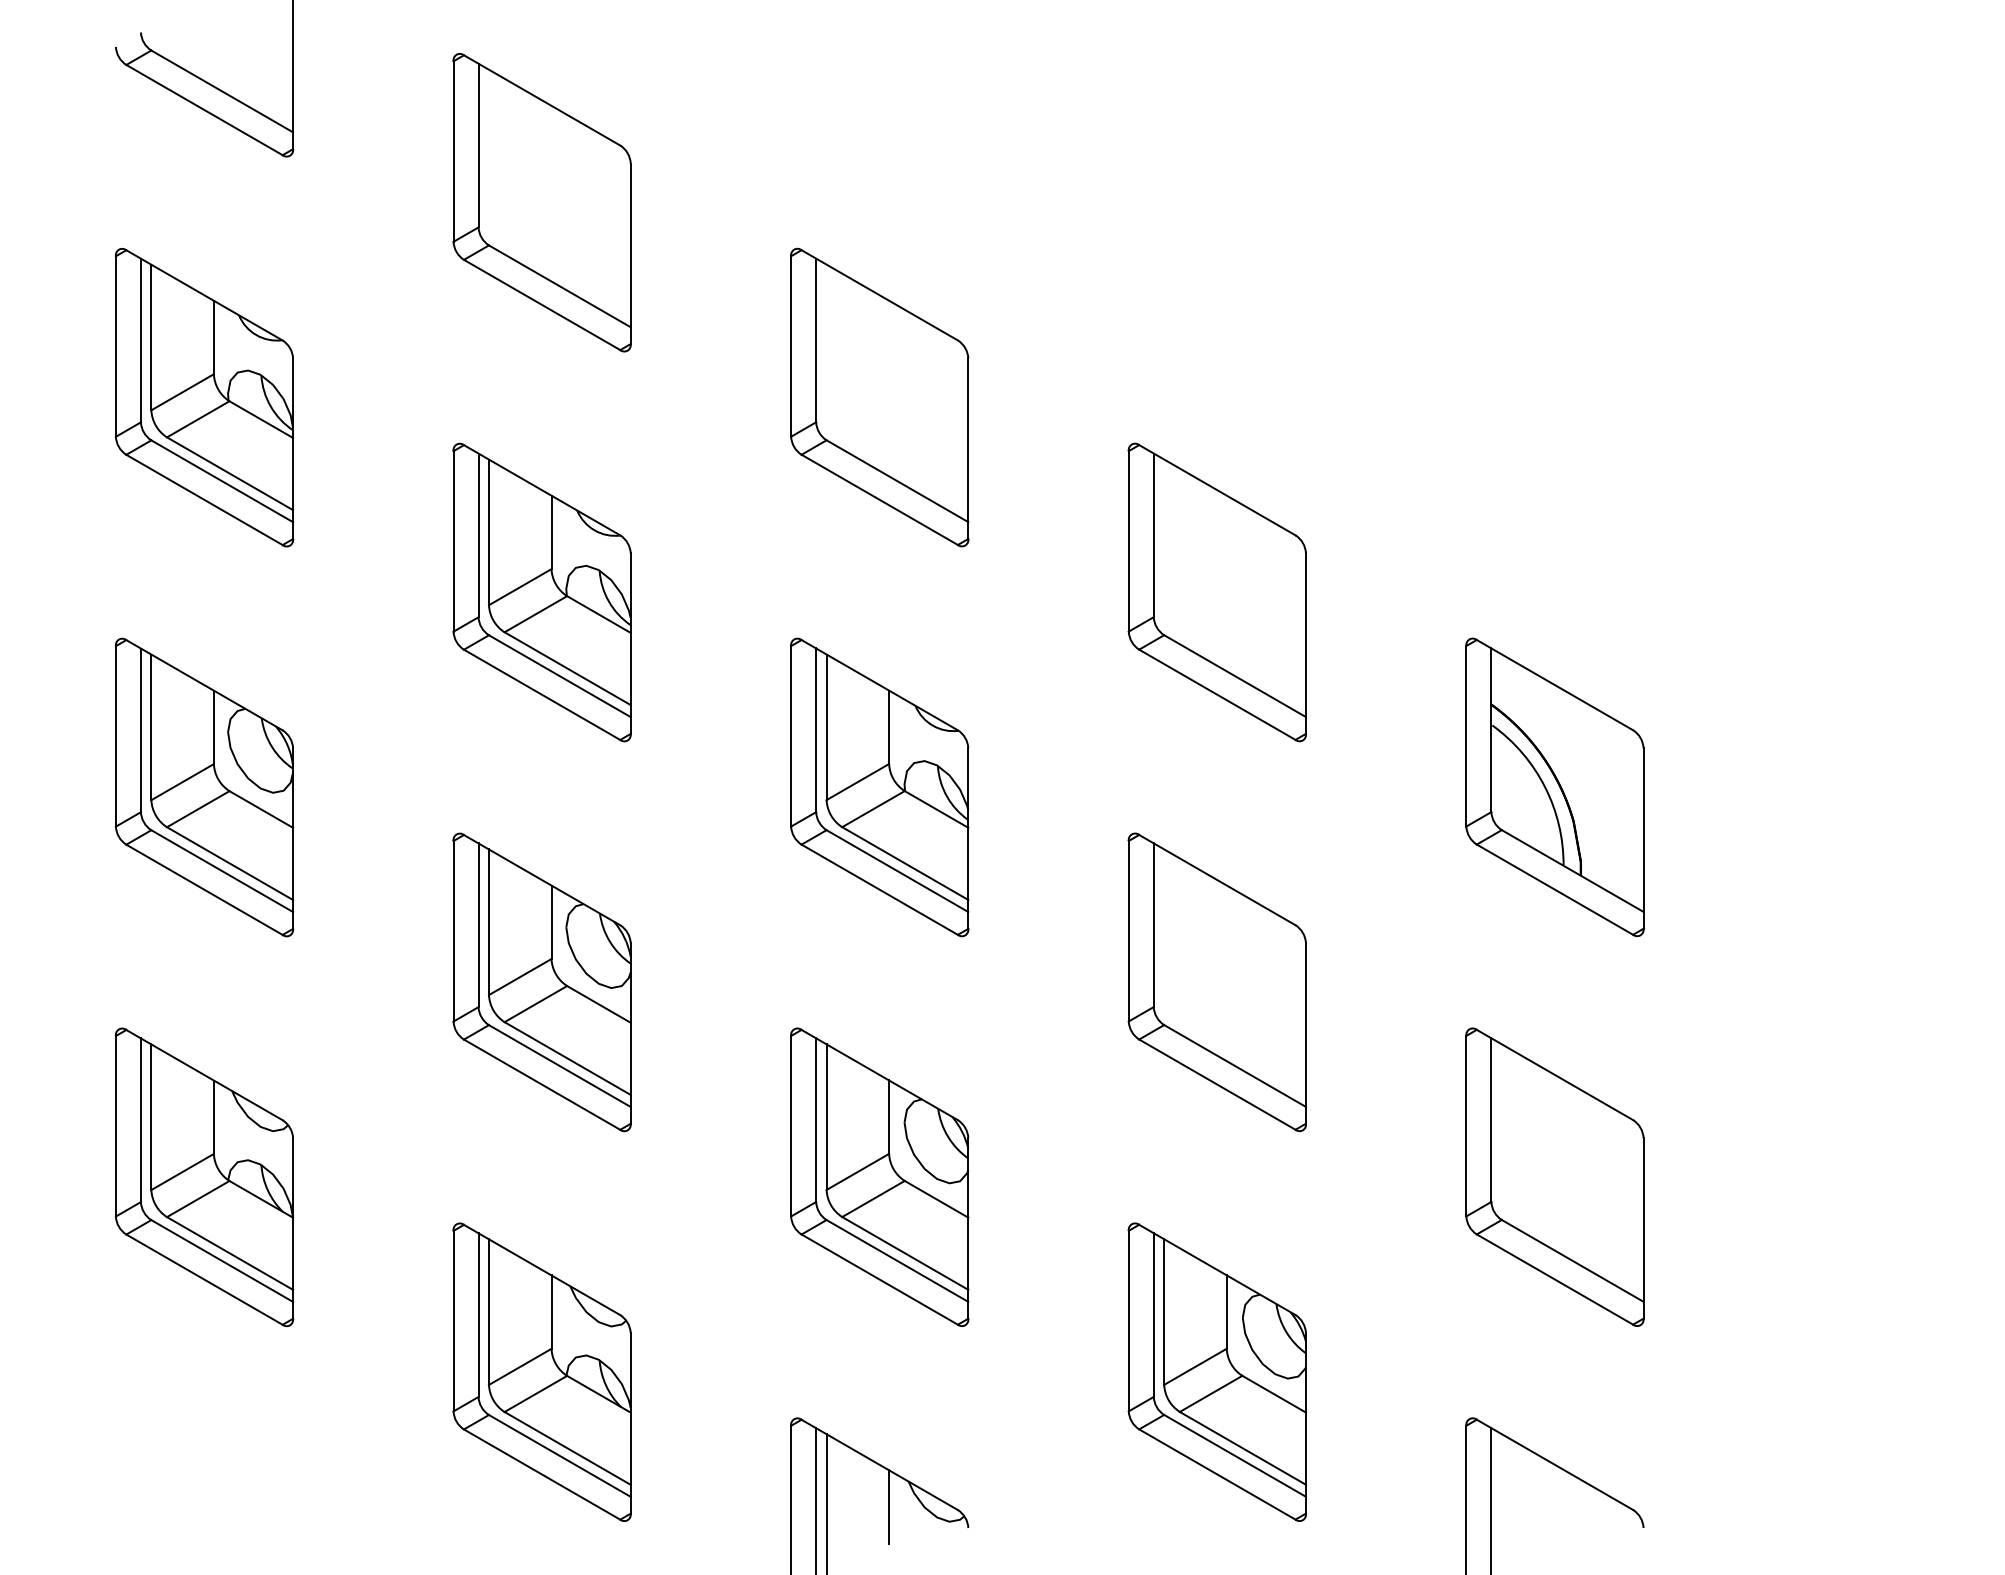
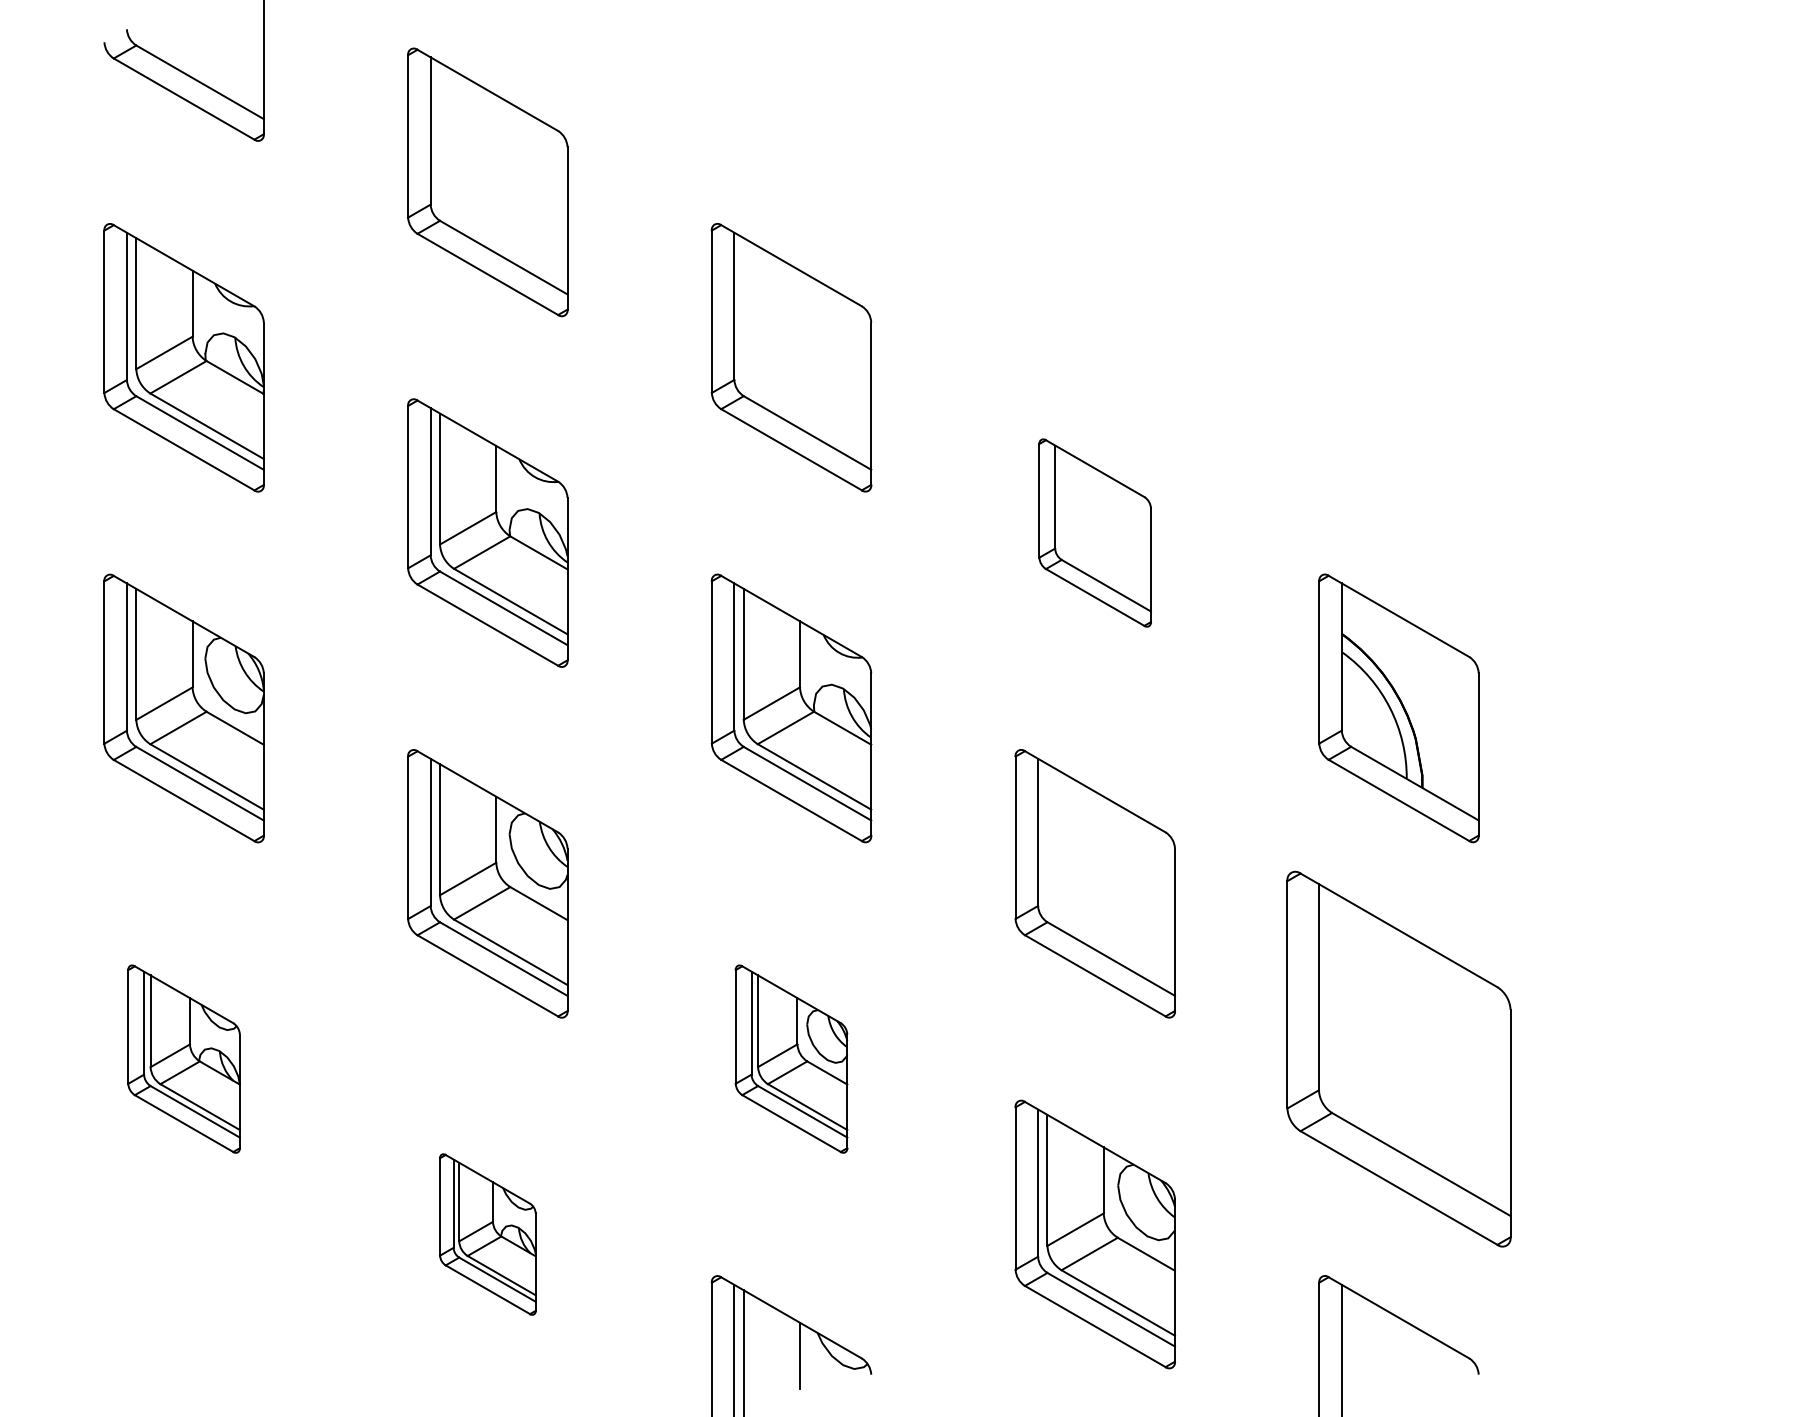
part: (1216, 591) -> (1094, 532), size x0.7
part: (203, 1176) -> (183, 1058), size x0.7
part: (879, 1176) -> (791, 1058), size x0.7
part: (1554, 1176) -> (1398, 1058), size x1.4
part: (541, 1372) -> (487, 1234), size x0.6

